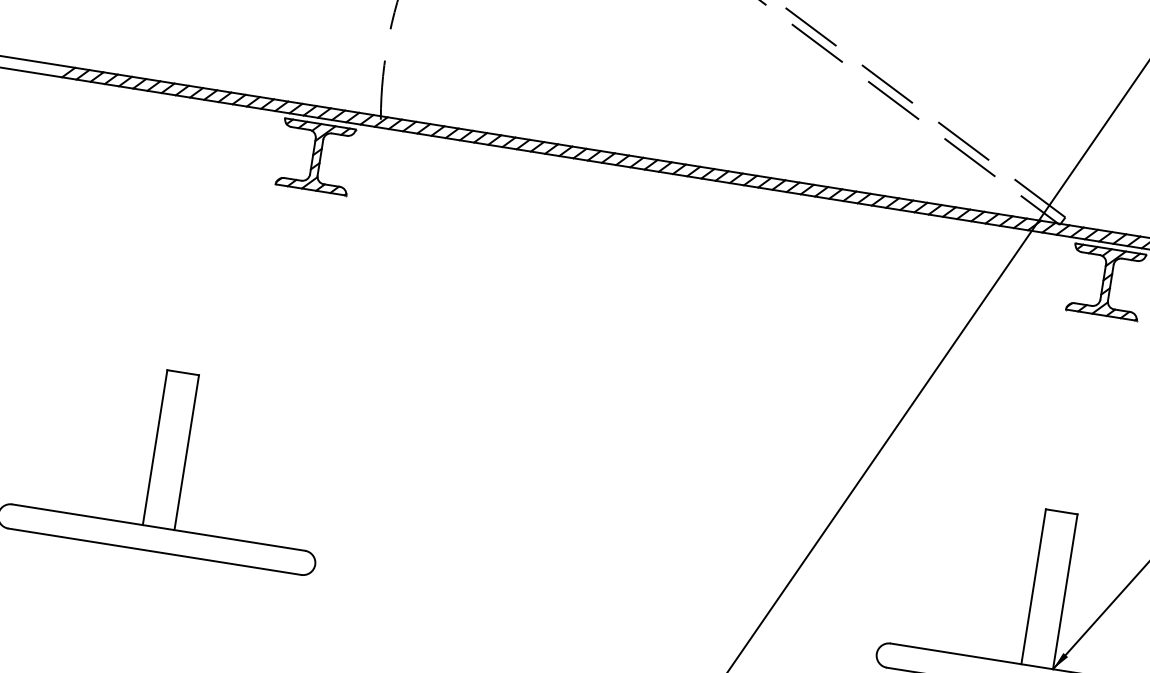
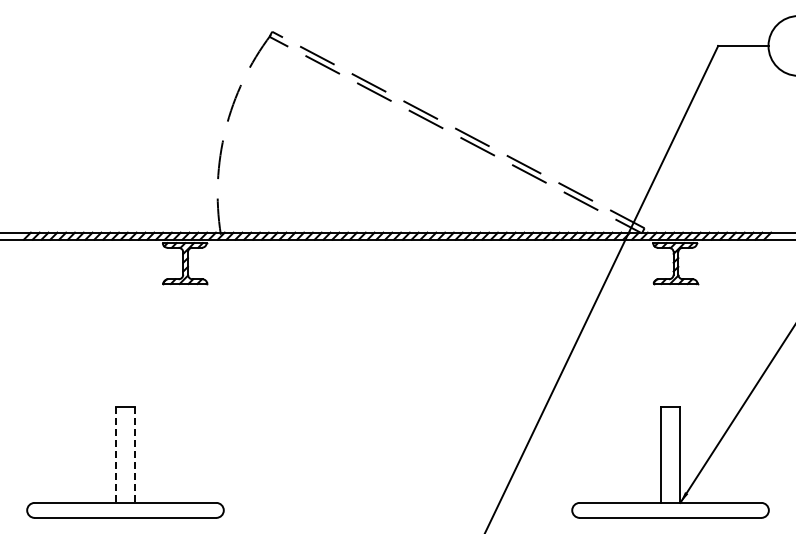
line: (154, 448) -> (115, 455), solid -> dashed
line: (186, 453) -> (135, 455), solid -> dashed

